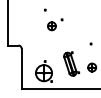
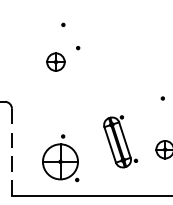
part: (55, 24) -> (63, 58), moved
line: (21, 68) -> (11, 151), solid -> dashed

